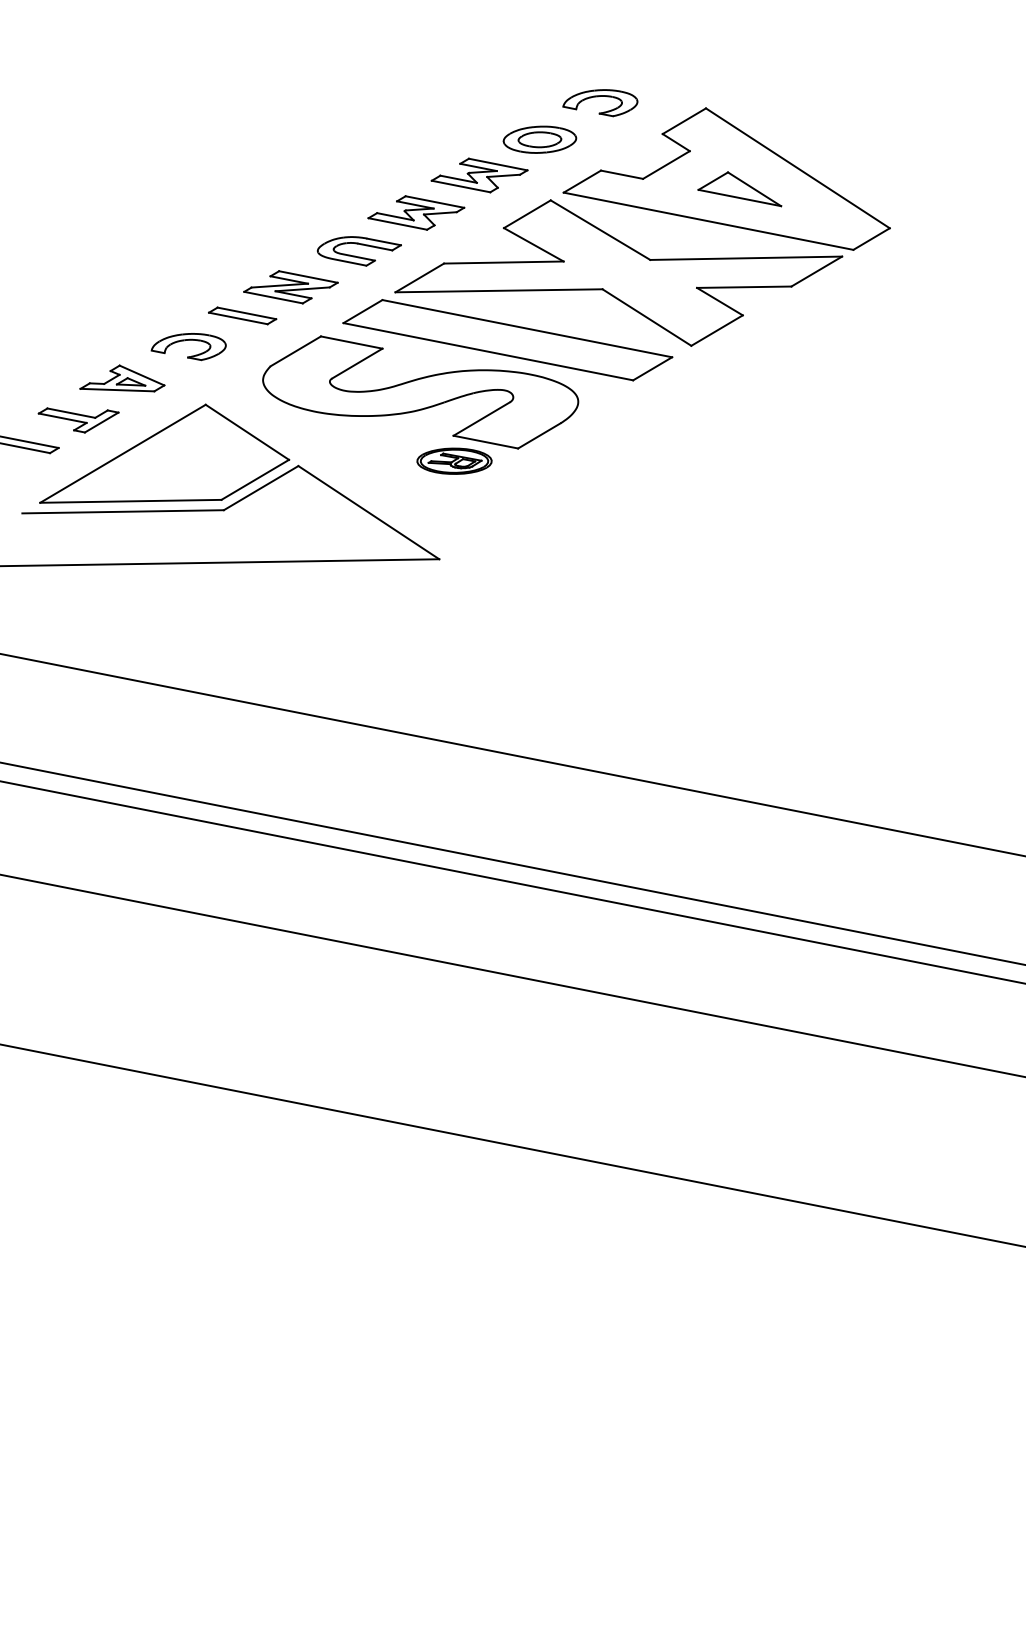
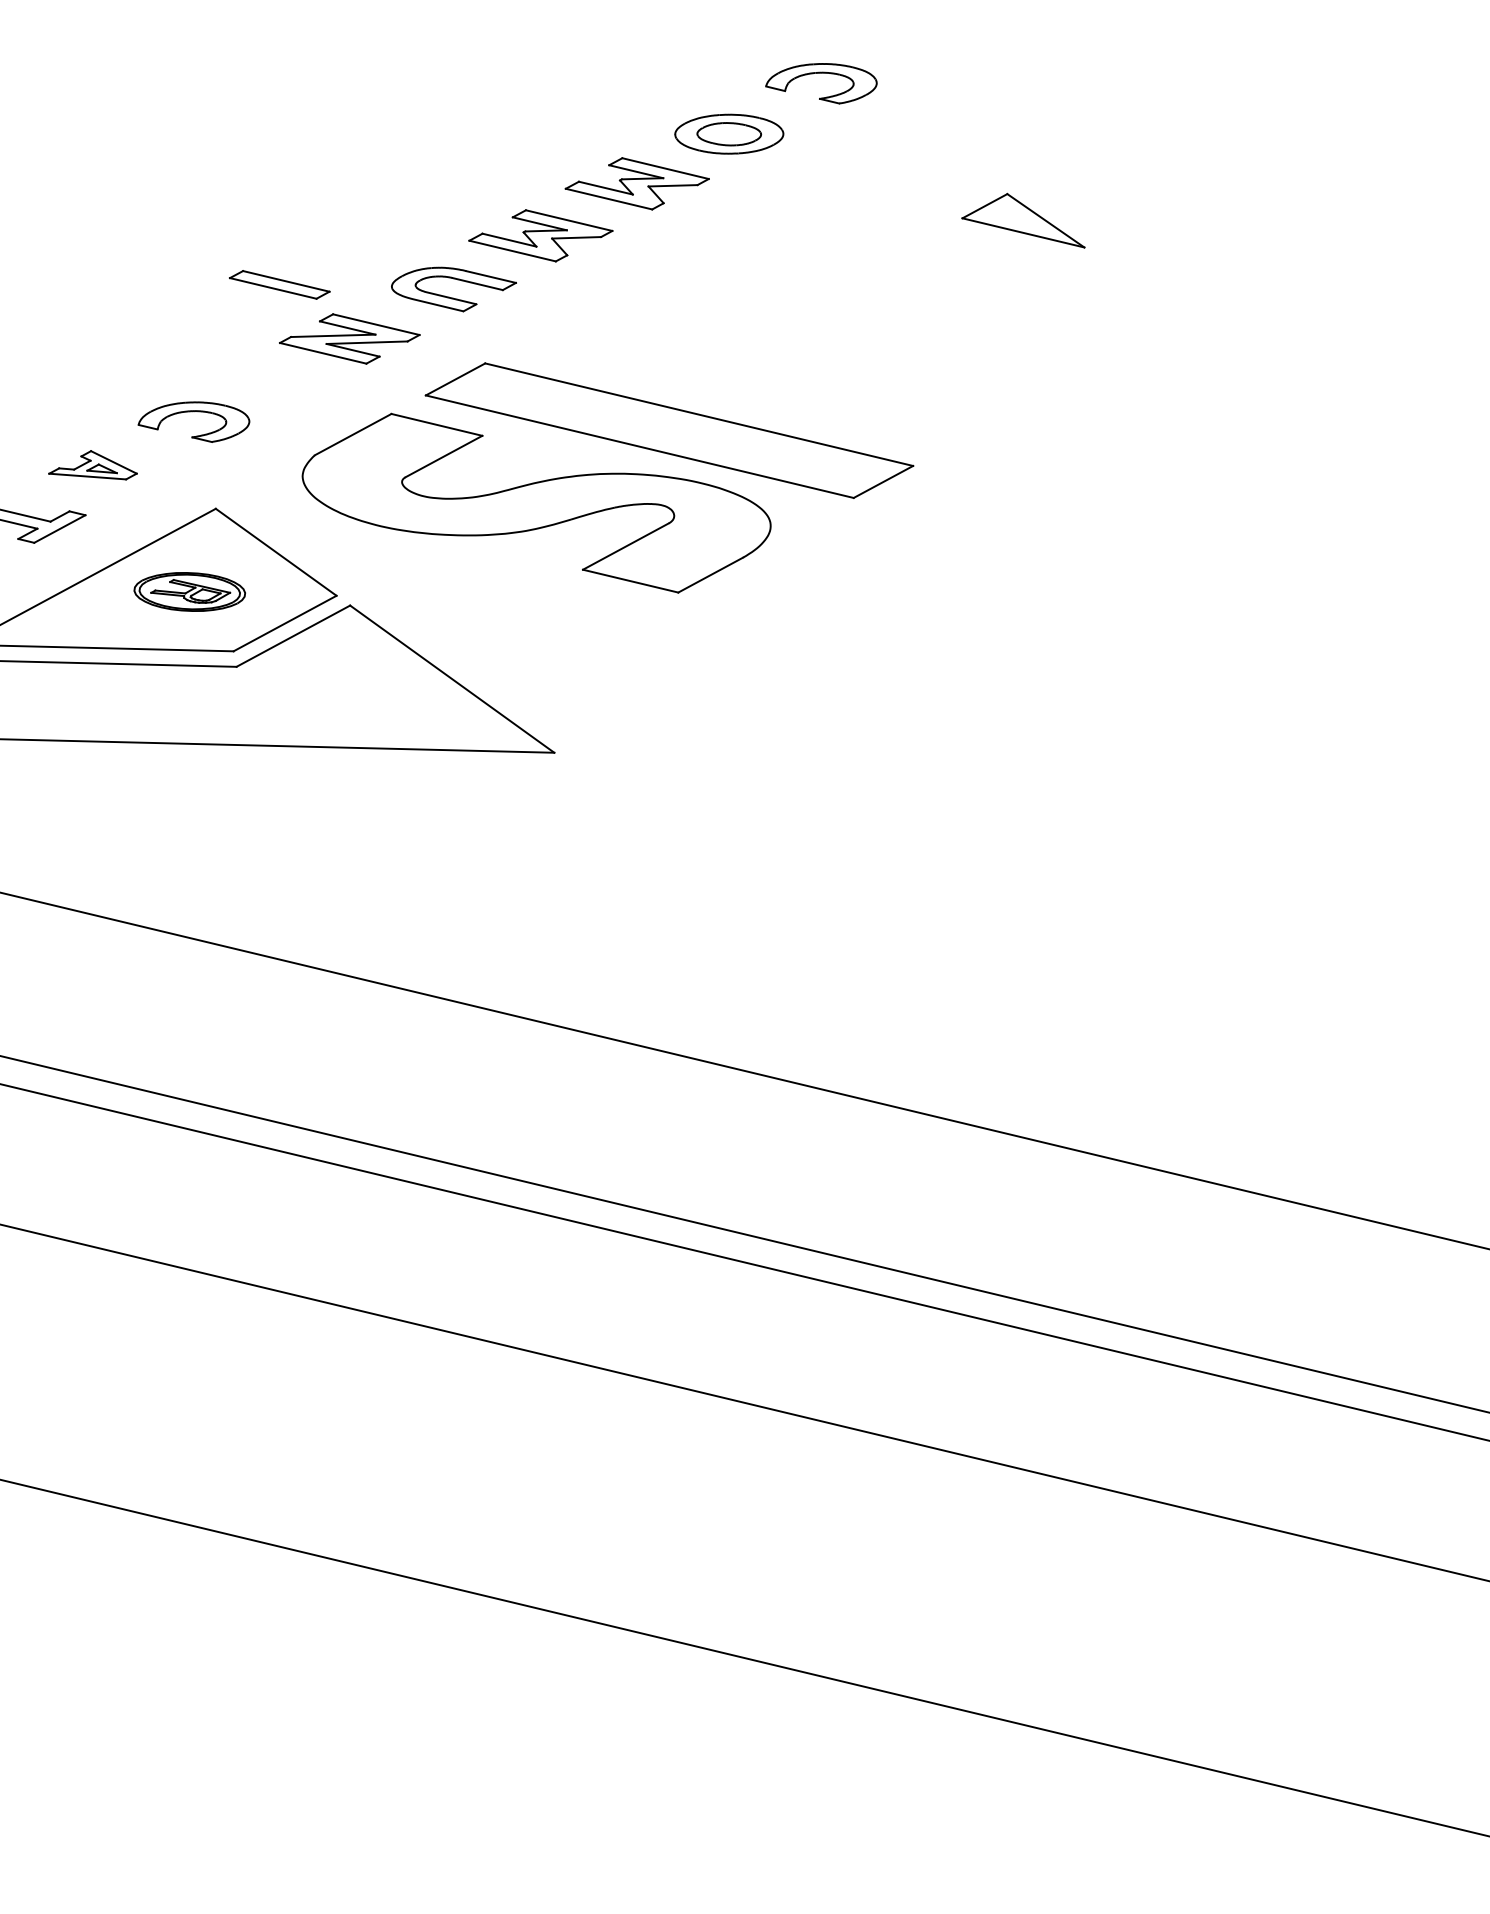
part: (647, 210) -> (885, 245), removed
part: (242, 315) -> (279, 284), moved
part: (122, 378) -> (93, 464), size x0.7
part: (454, 460) -> (189, 590), moved

